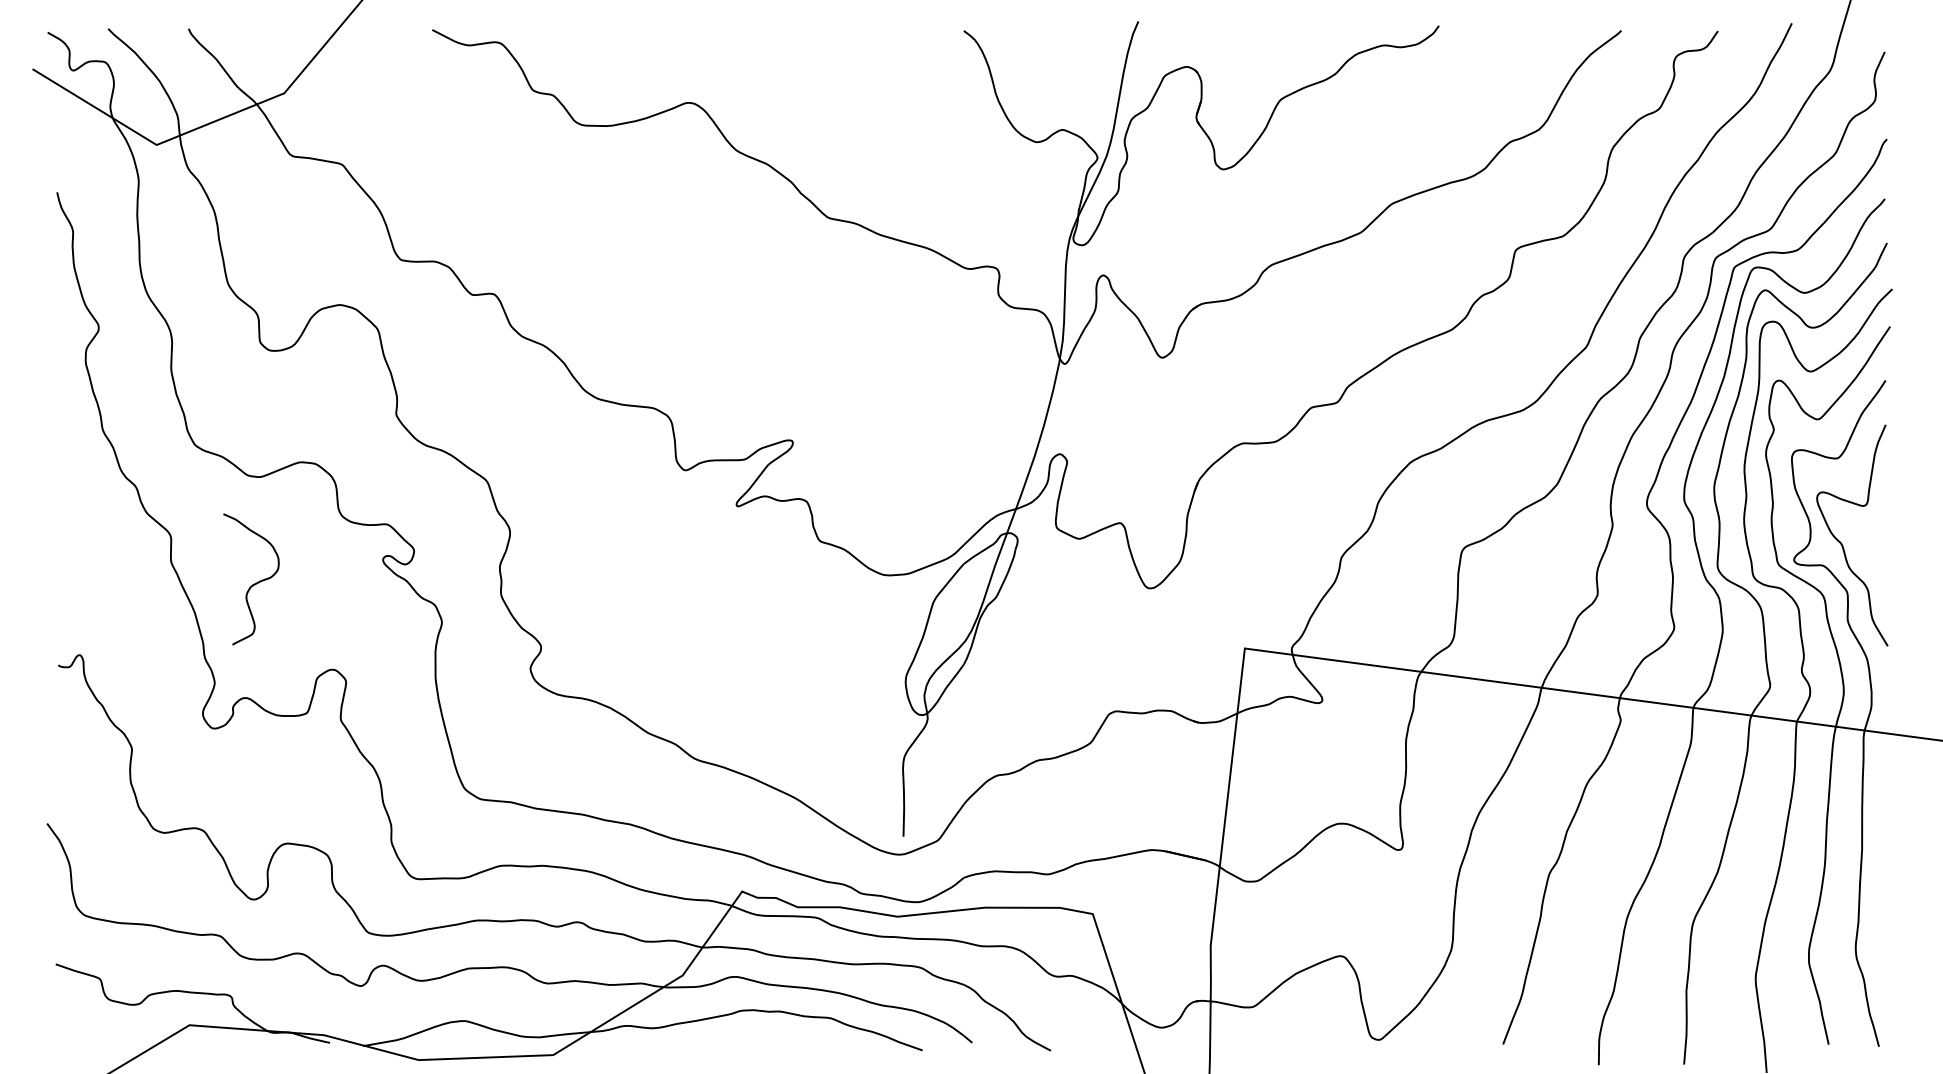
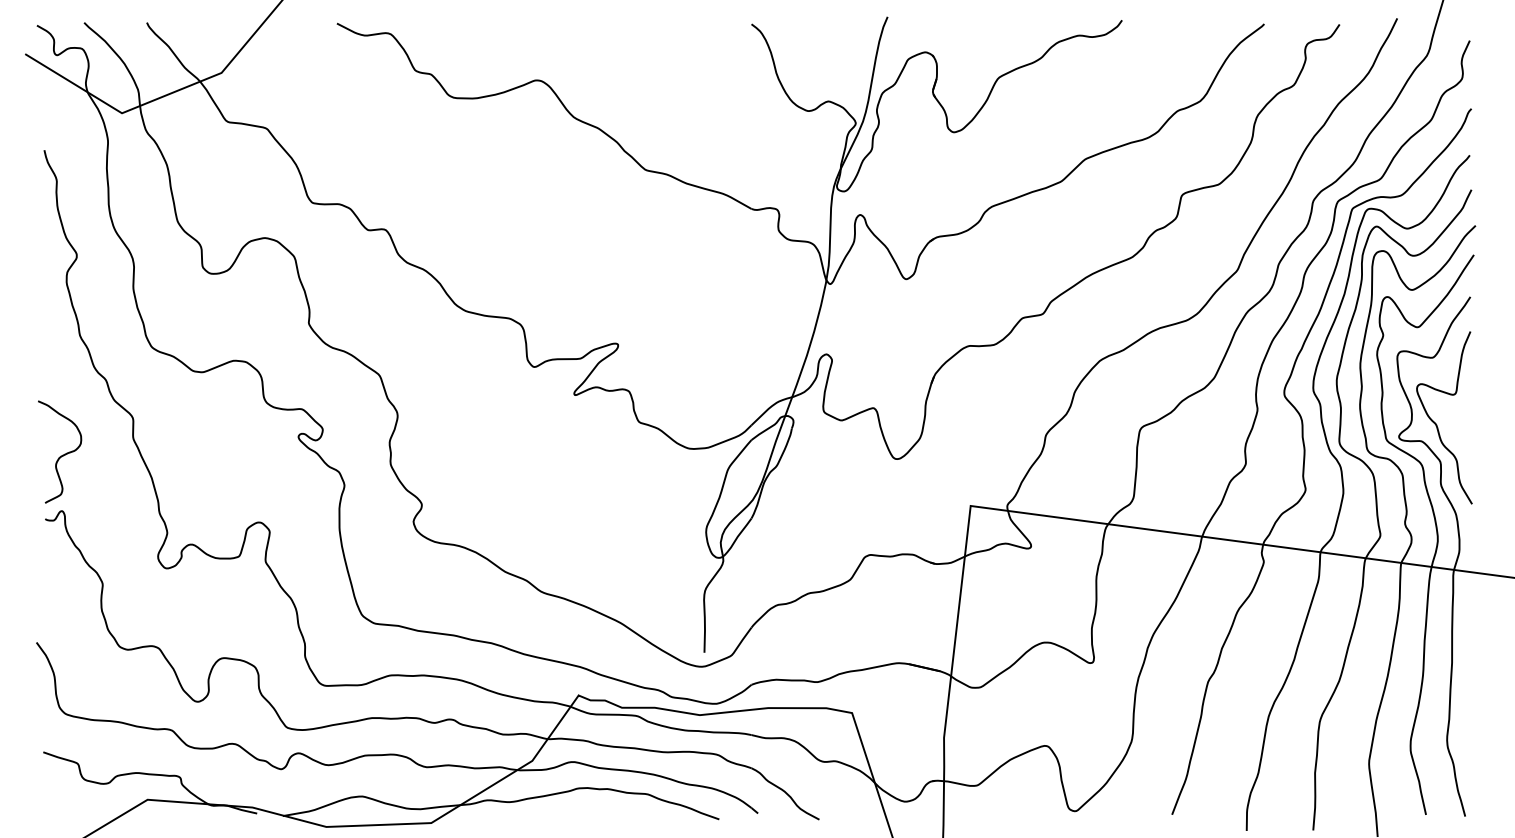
curve: (254, 582) -> (62, 454), moved

